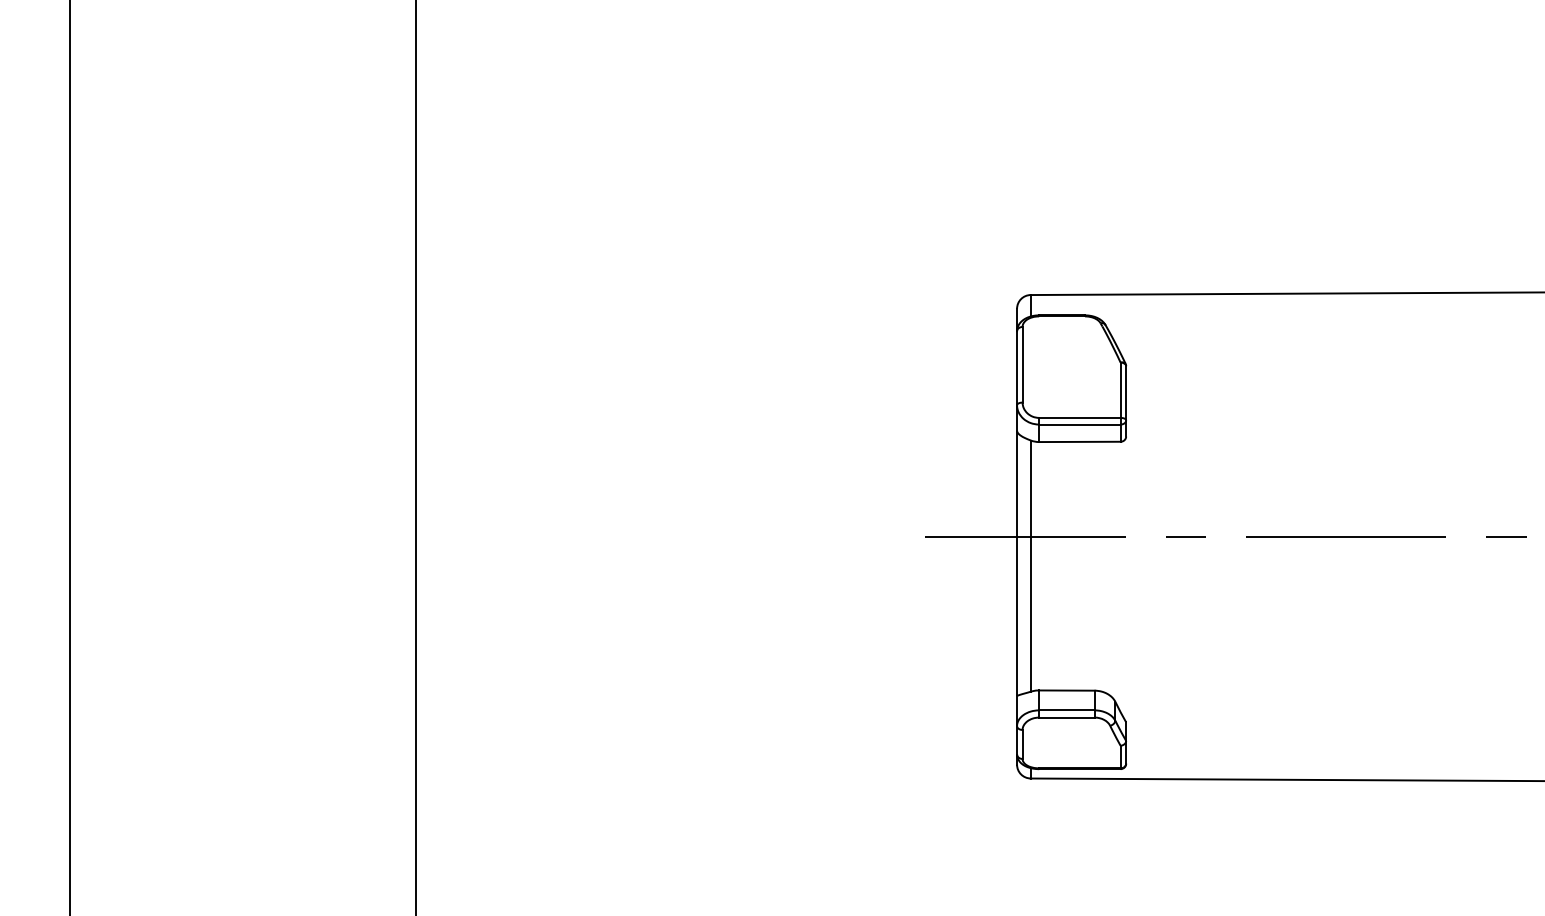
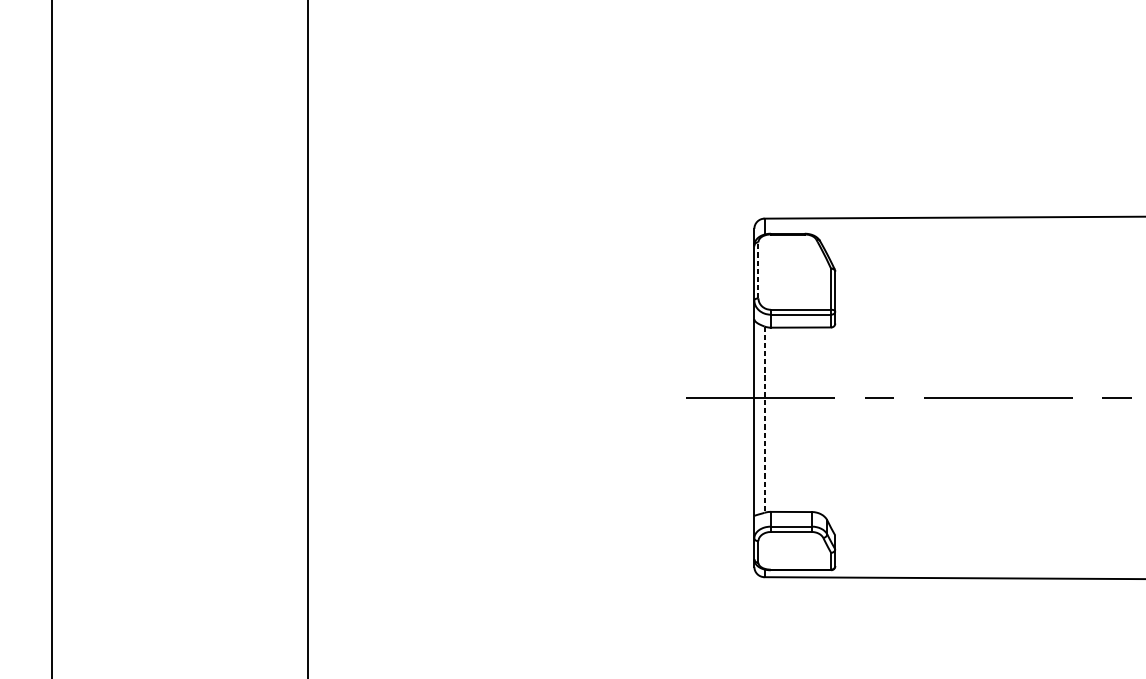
line: (1022, 364) -> (758, 270), solid -> dashed
line: (1030, 566) -> (764, 419), solid -> dashed

